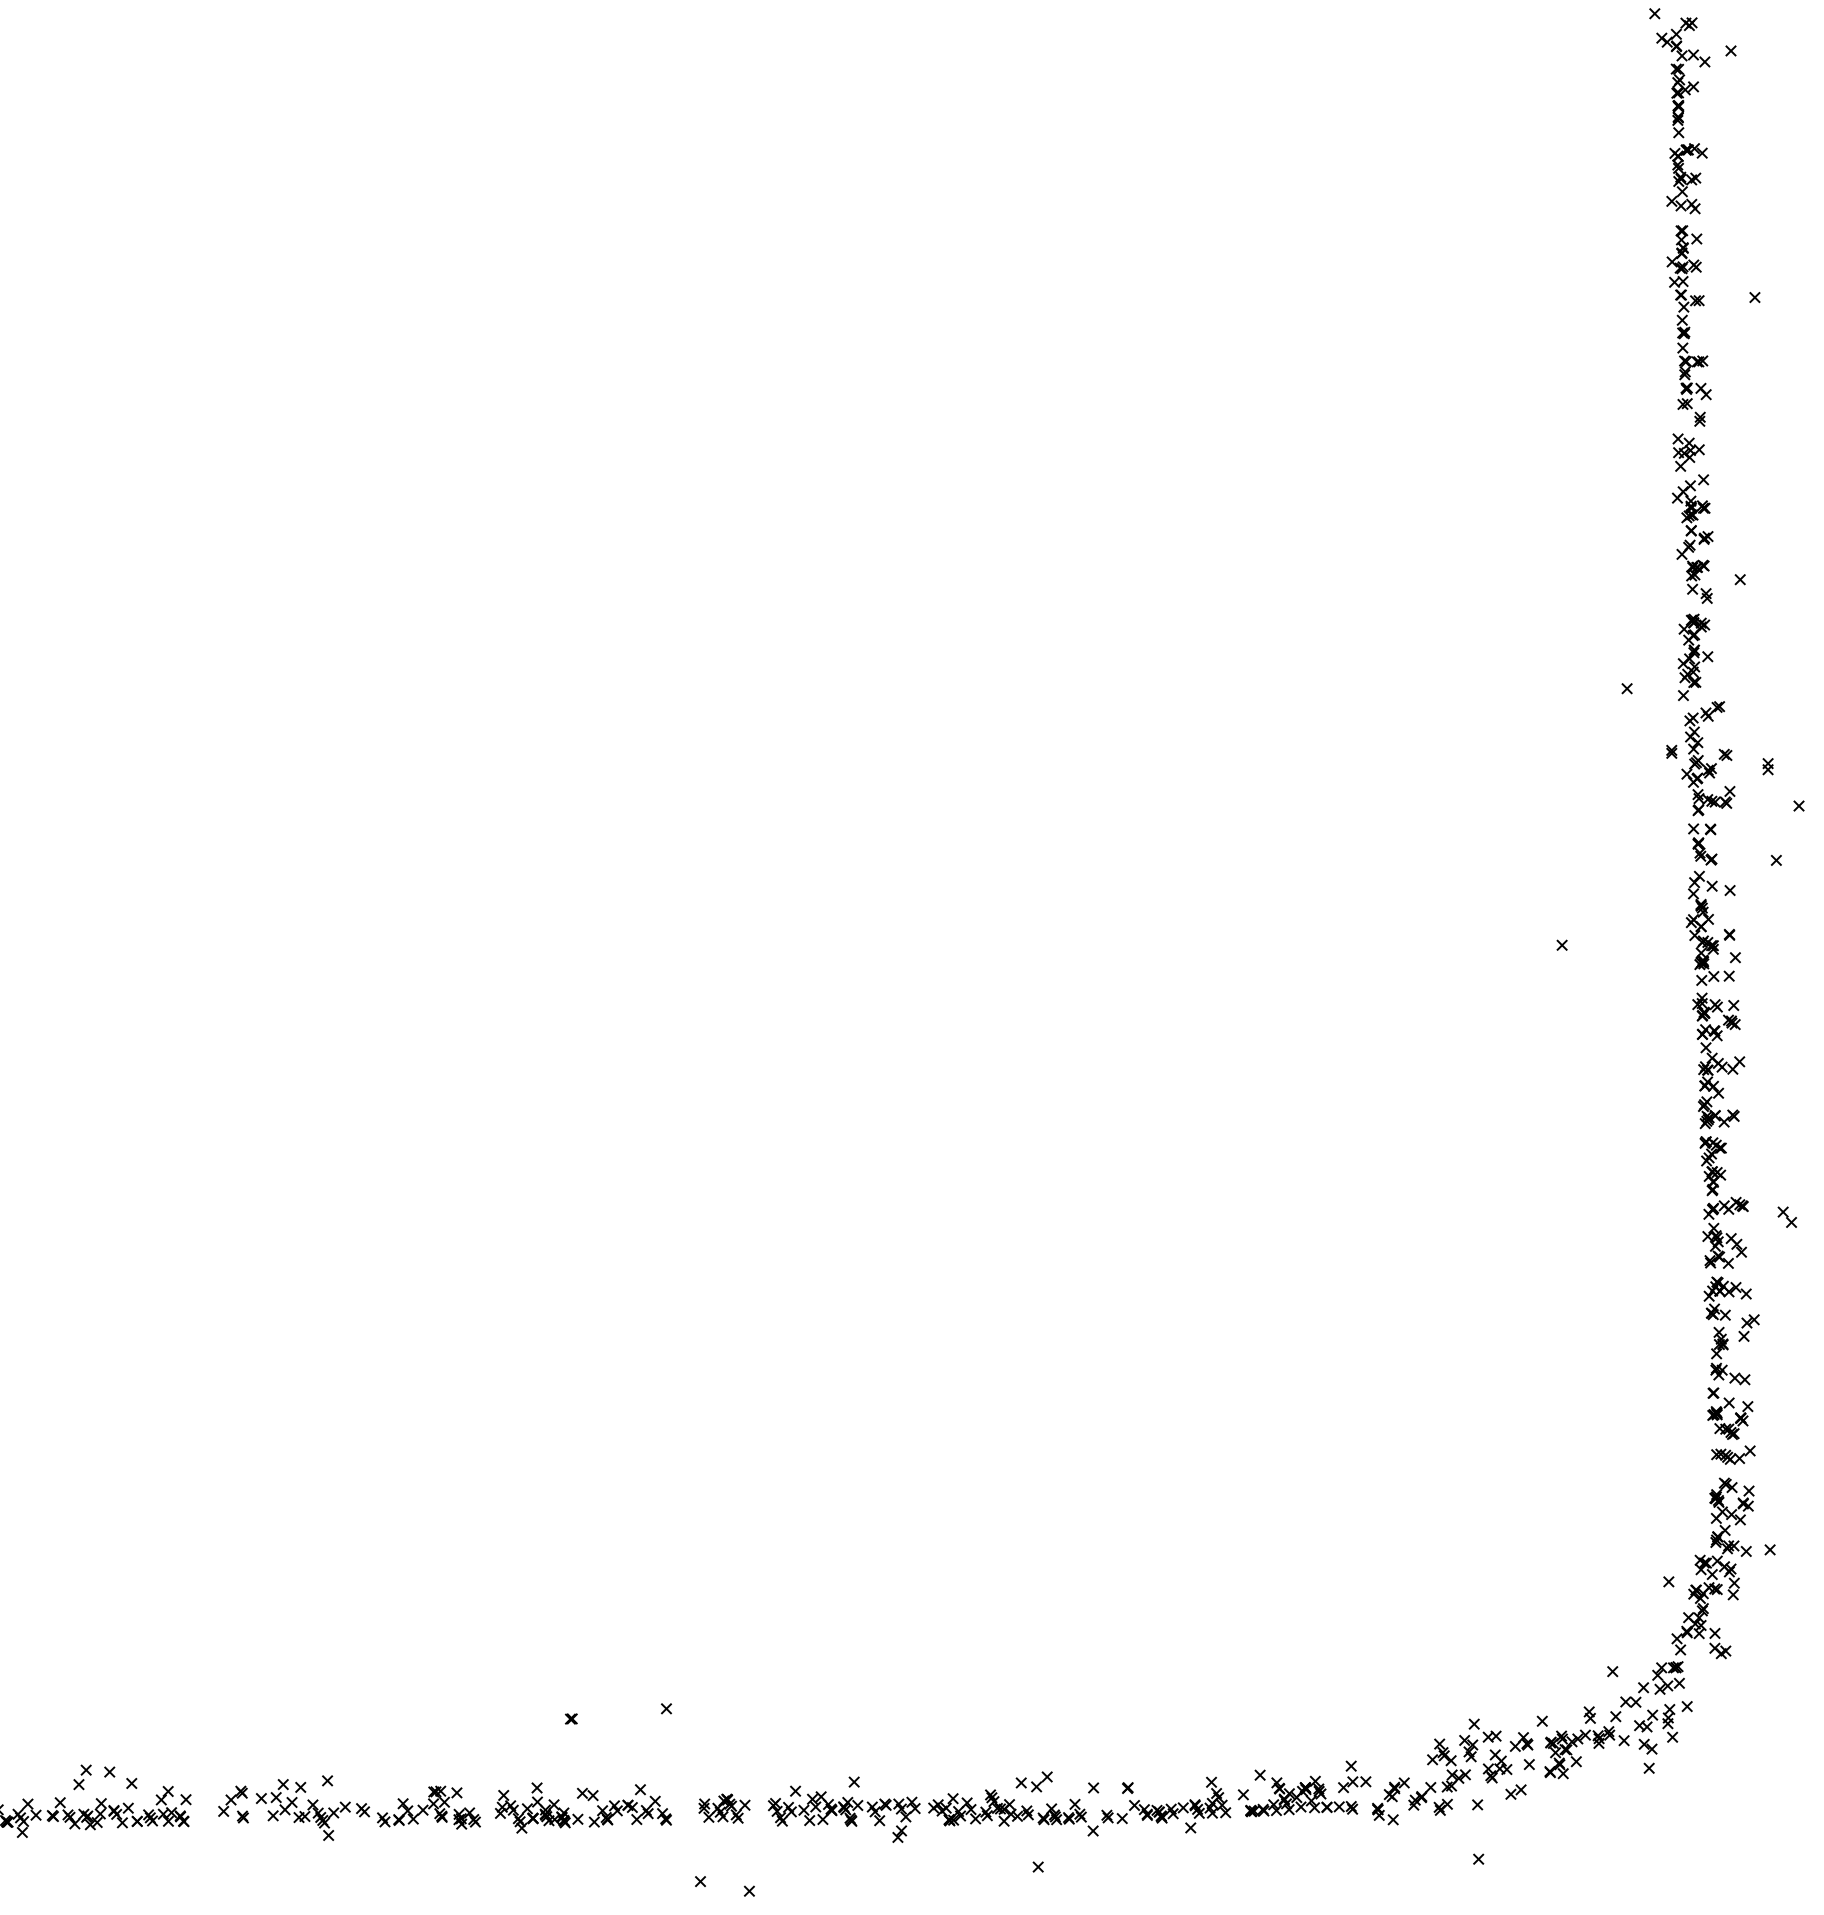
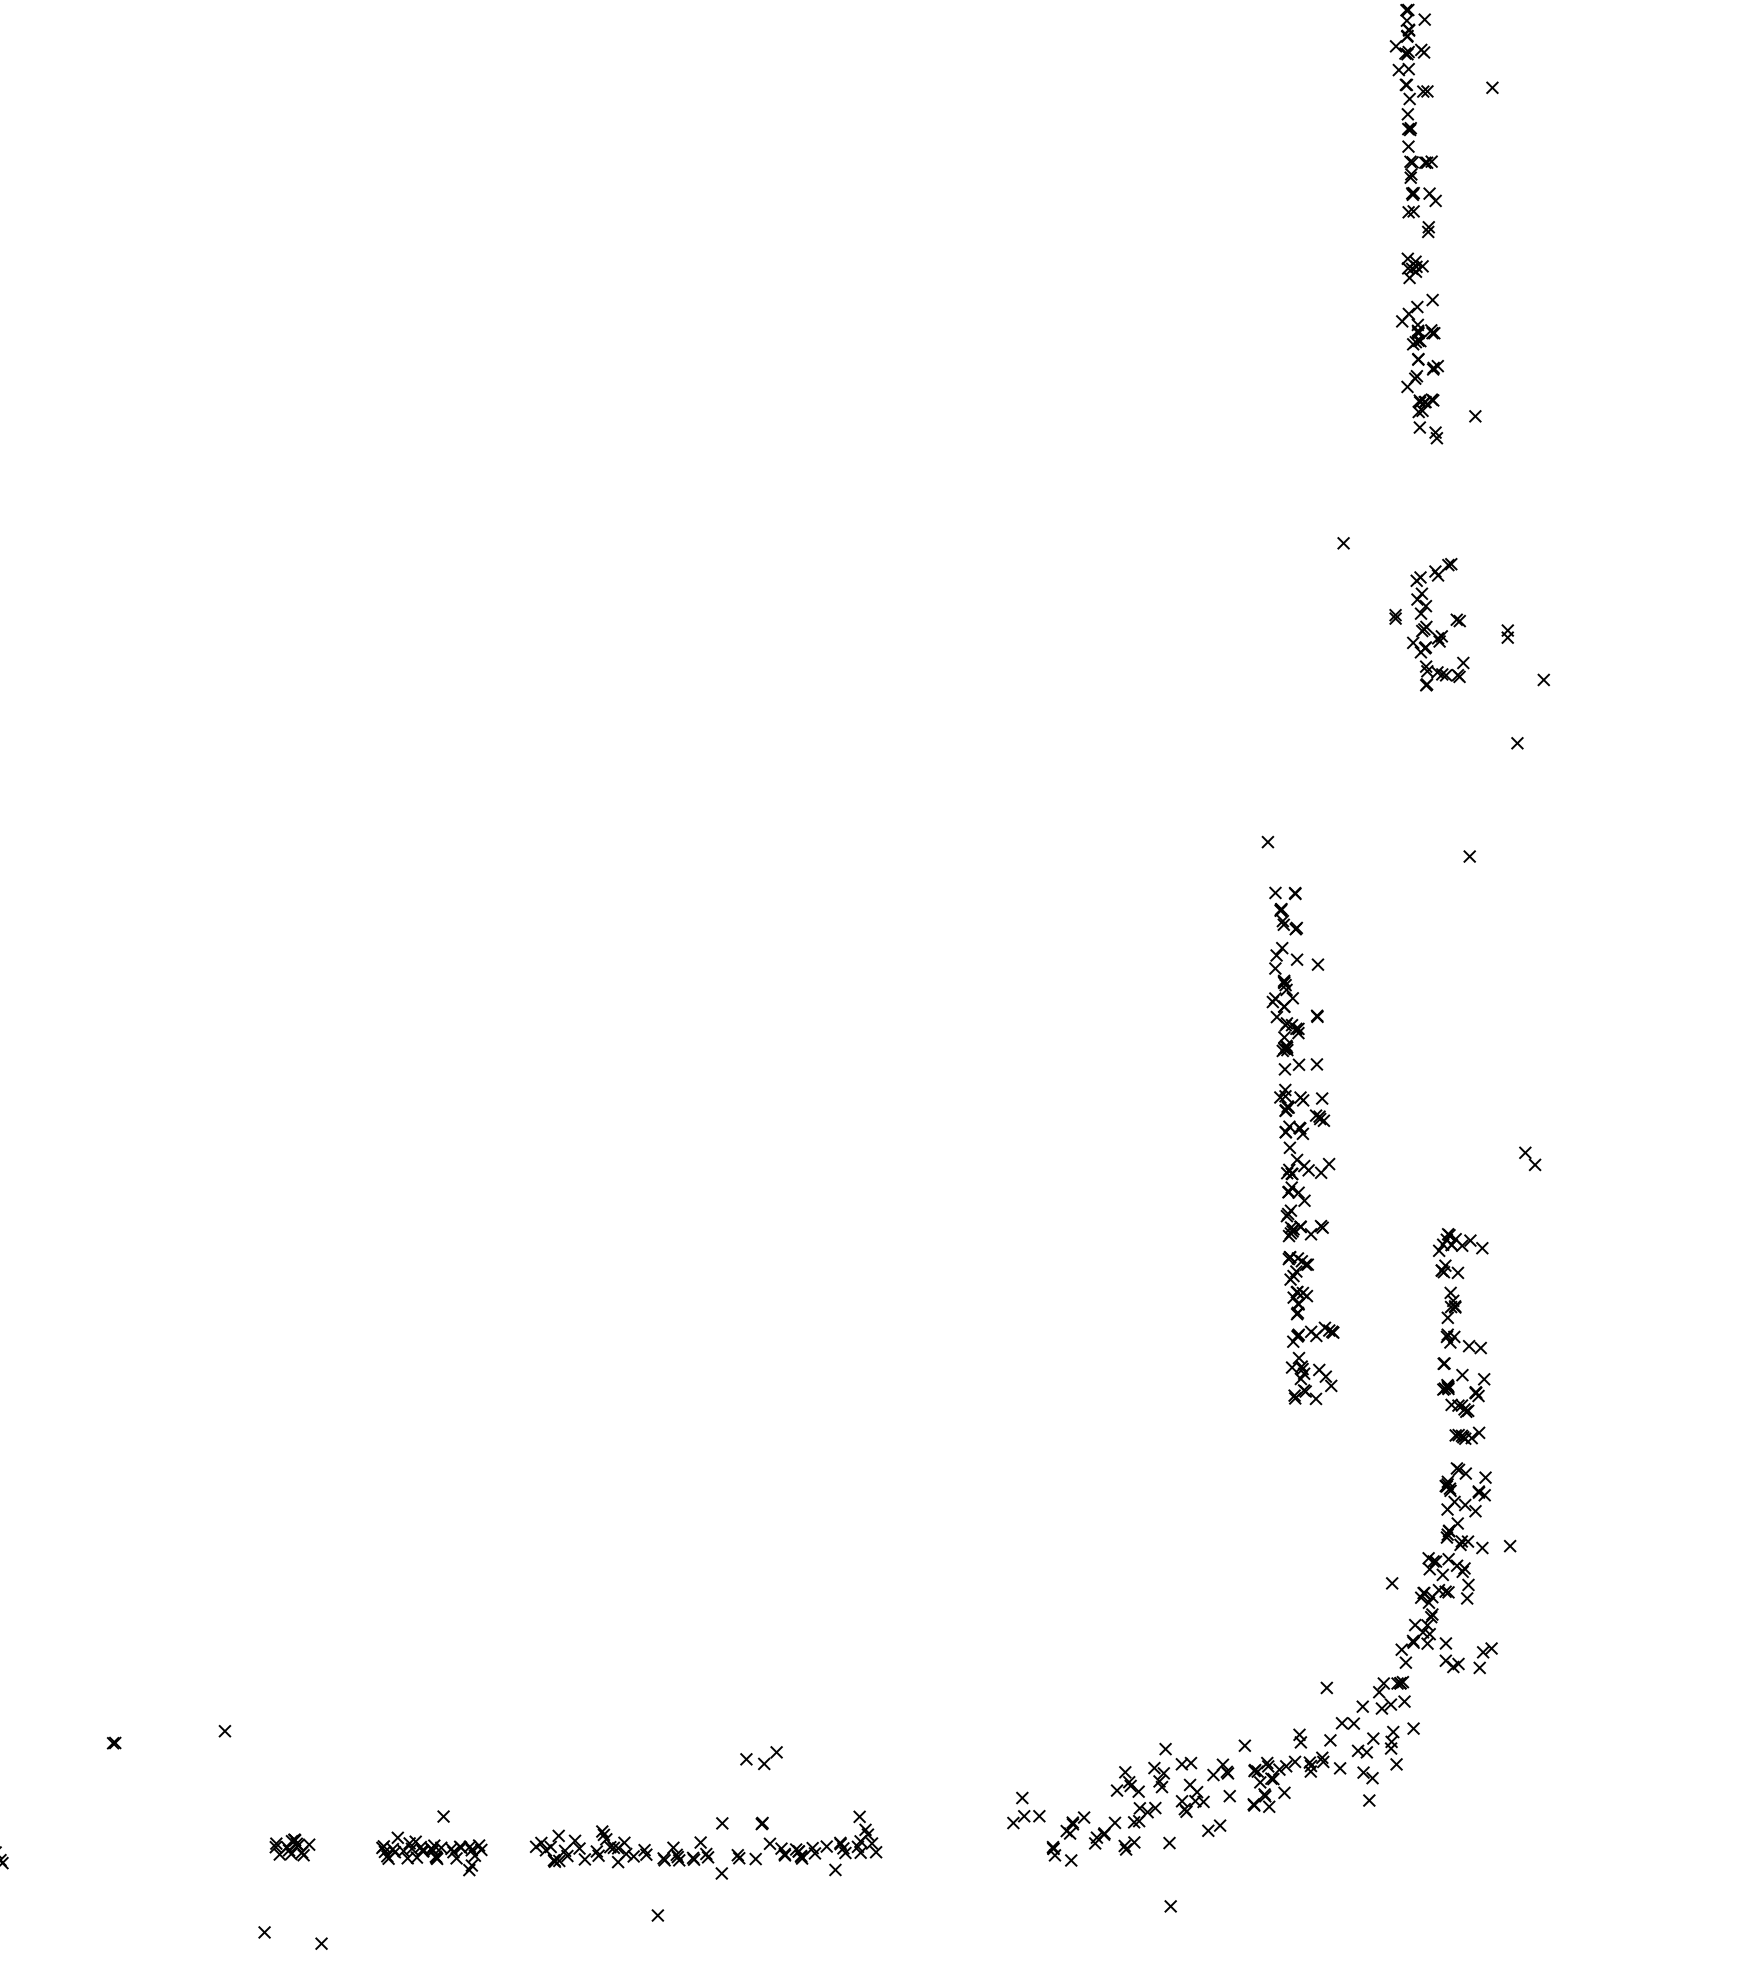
part: (1688, 452) -> (1415, 268), size x0.6
part: (1695, 656) -> (1423, 505), removed
part: (1716, 1045) -> (1302, 1145), moved
part: (1748, 1327) -> (1484, 1657), moved
part: (1733, 1454) -> (1467, 1435), size x0.6
part: (1033, 1781) -> (760, 1757), moved
part: (1297, 1793) -> (959, 1829), removed
part: (724, 1808) -> (292, 1847), size x0.7
part: (582, 1813) -> (127, 1853), removed
part: (843, 1813) -> (431, 1853), size x0.6

